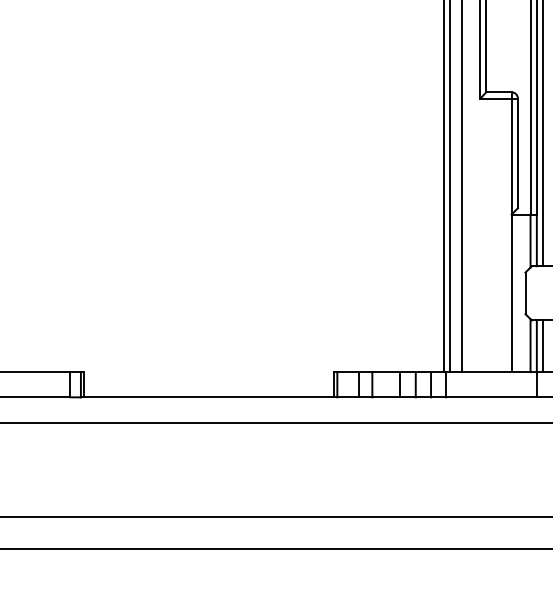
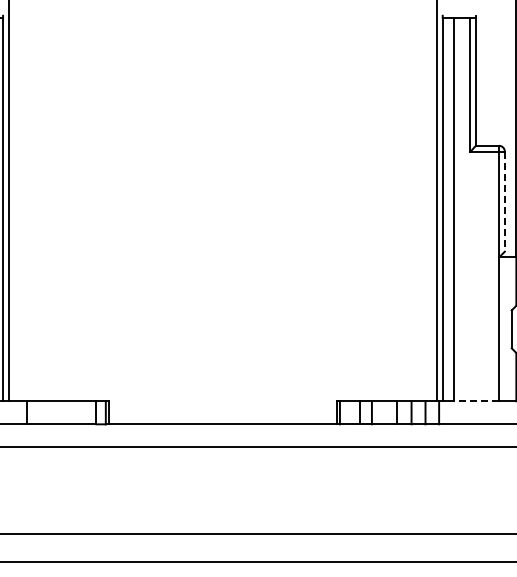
line: (517, 154) -> (504, 202), solid -> dashed
line: (486, 372) -> (476, 401), solid -> dashed

